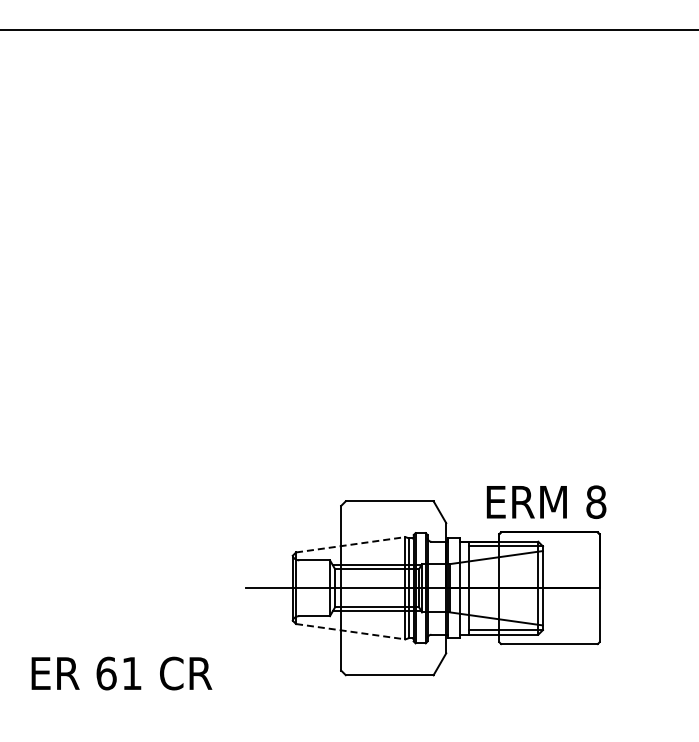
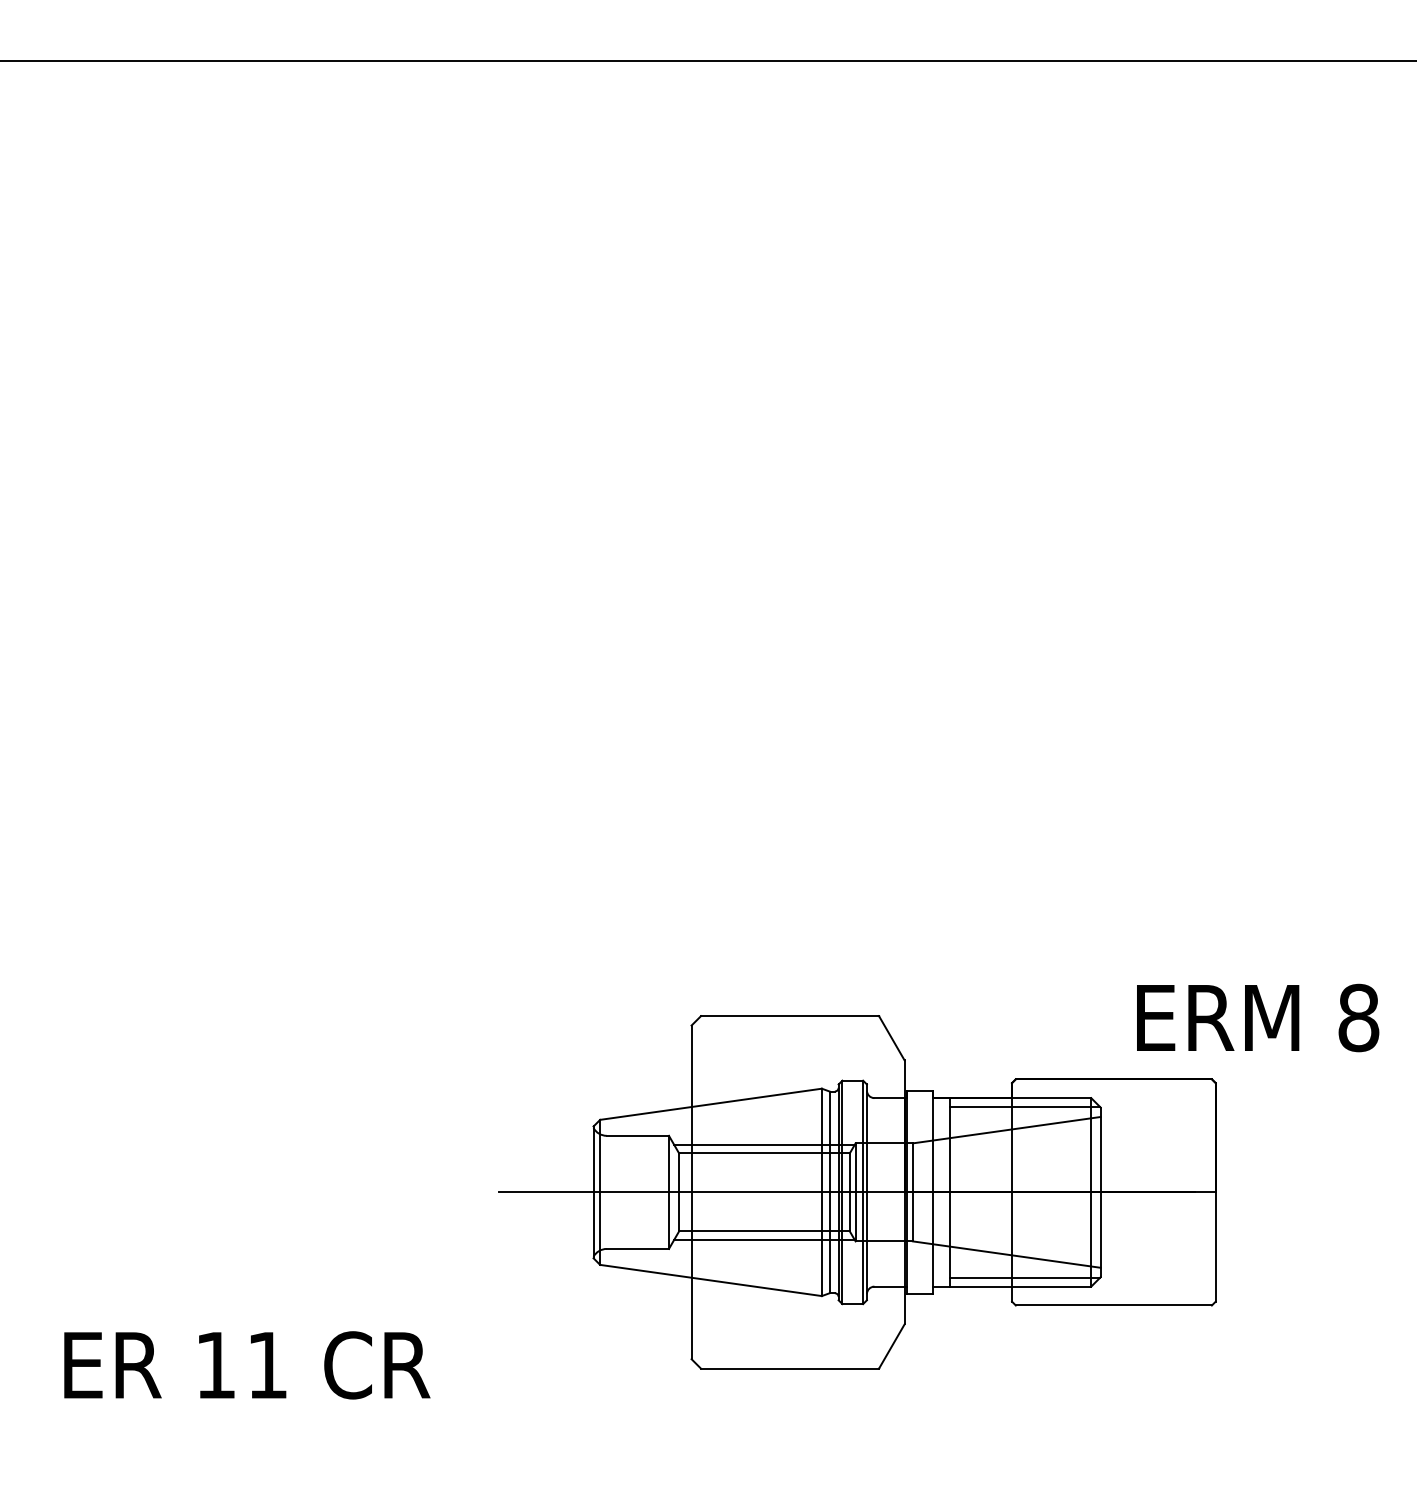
text: (546, 501) -> (1257, 1016), moved
line: (351, 544) -> (712, 1103), dashed -> solid
line: (351, 631) -> (712, 1280), dashed -> solid
text: (106, 673) -> (215, 1365), 61 -> 11

